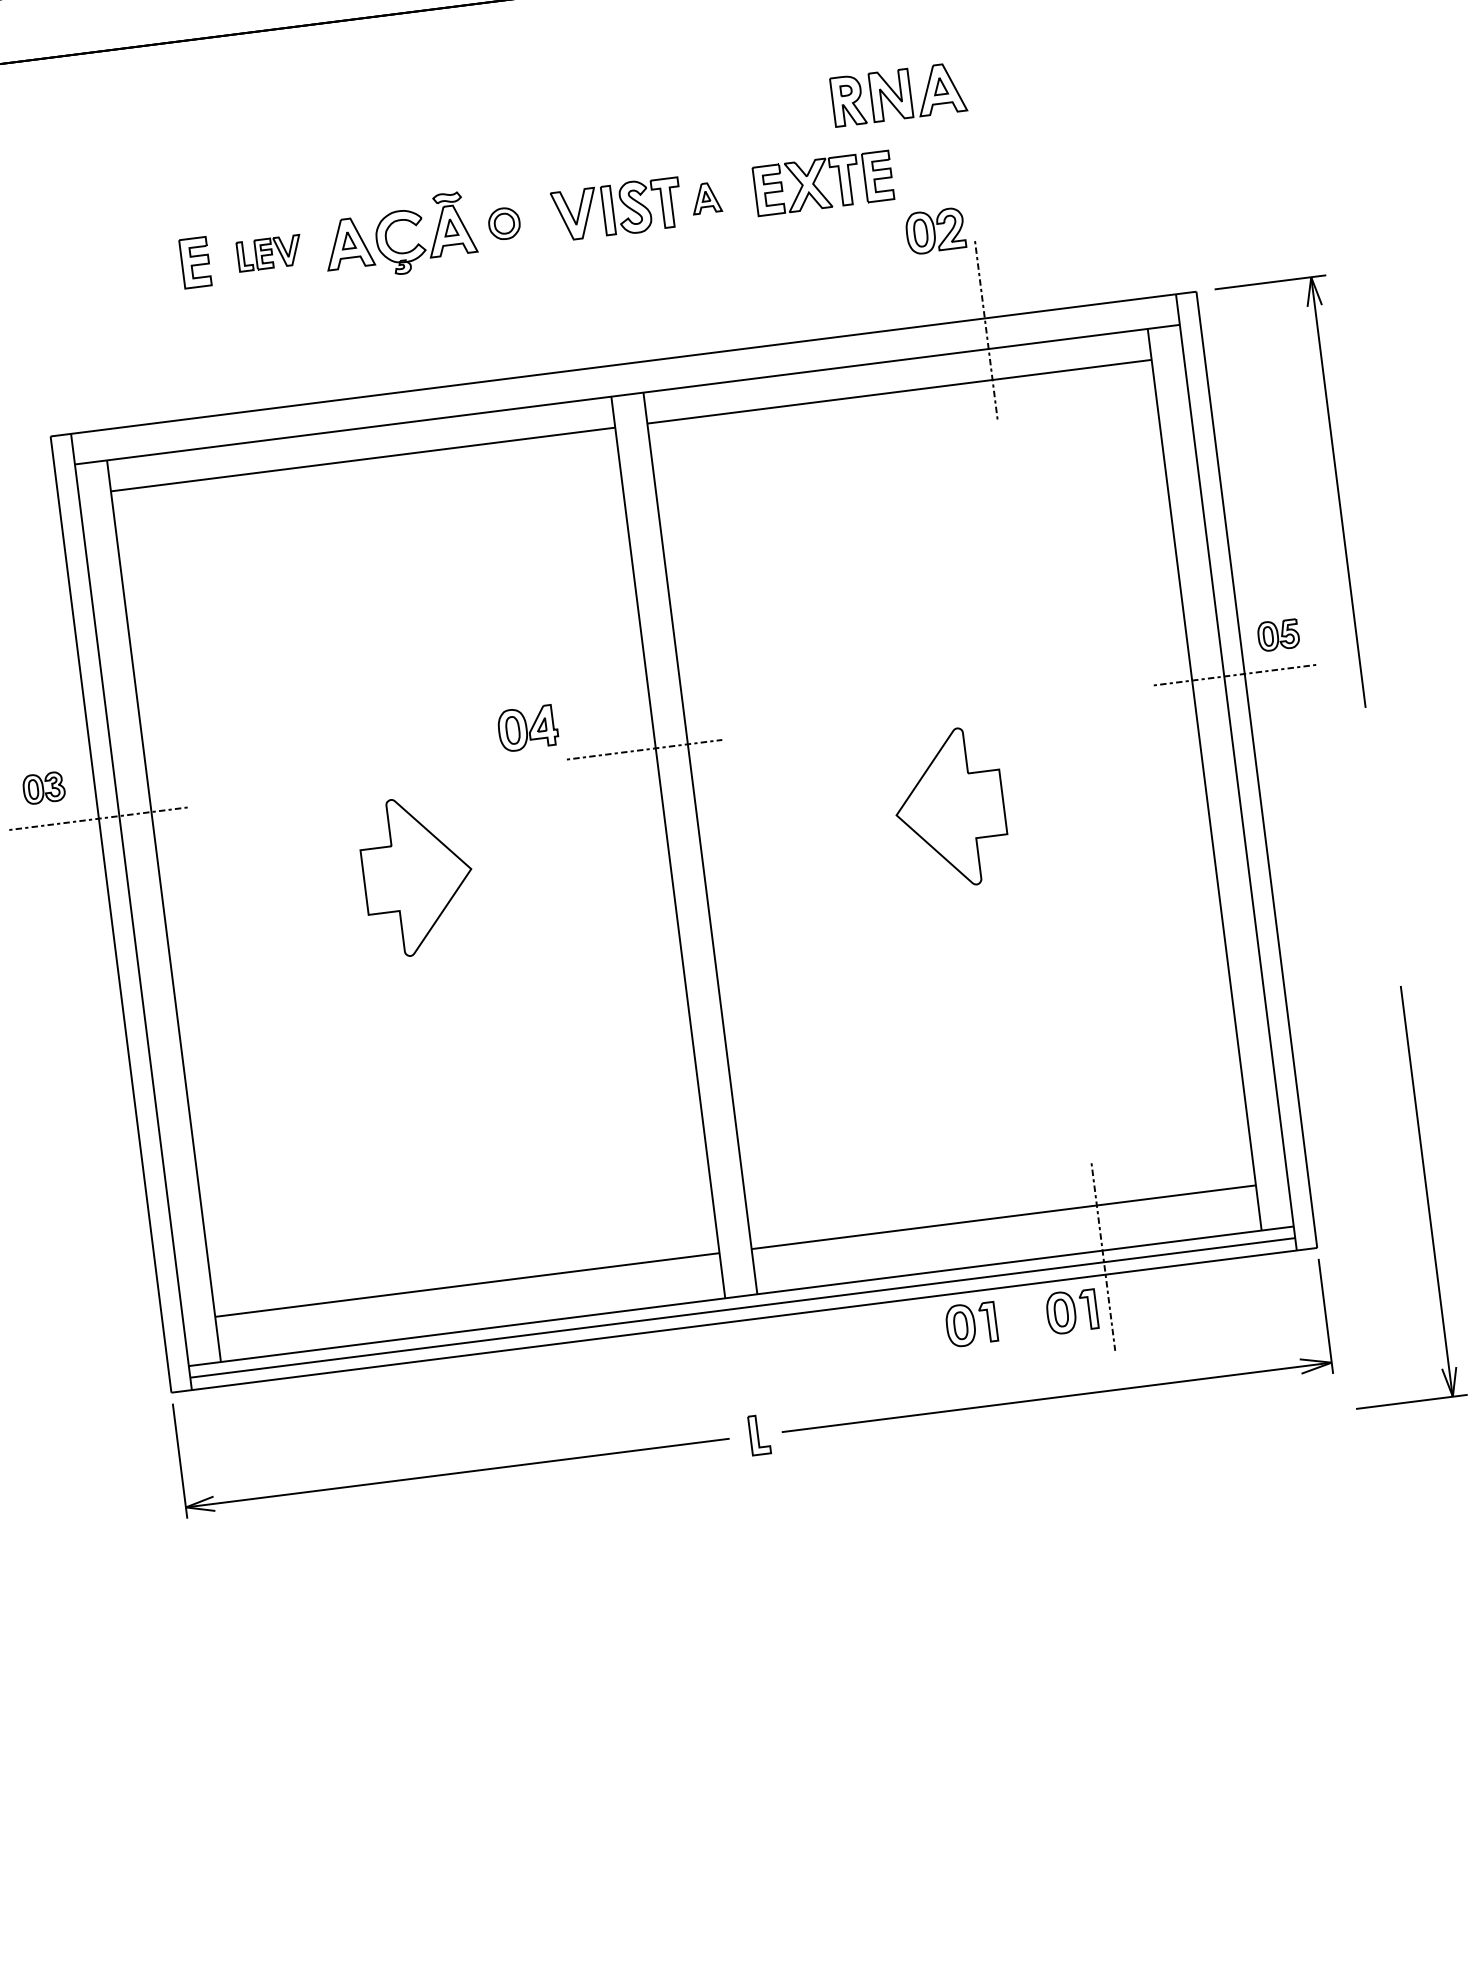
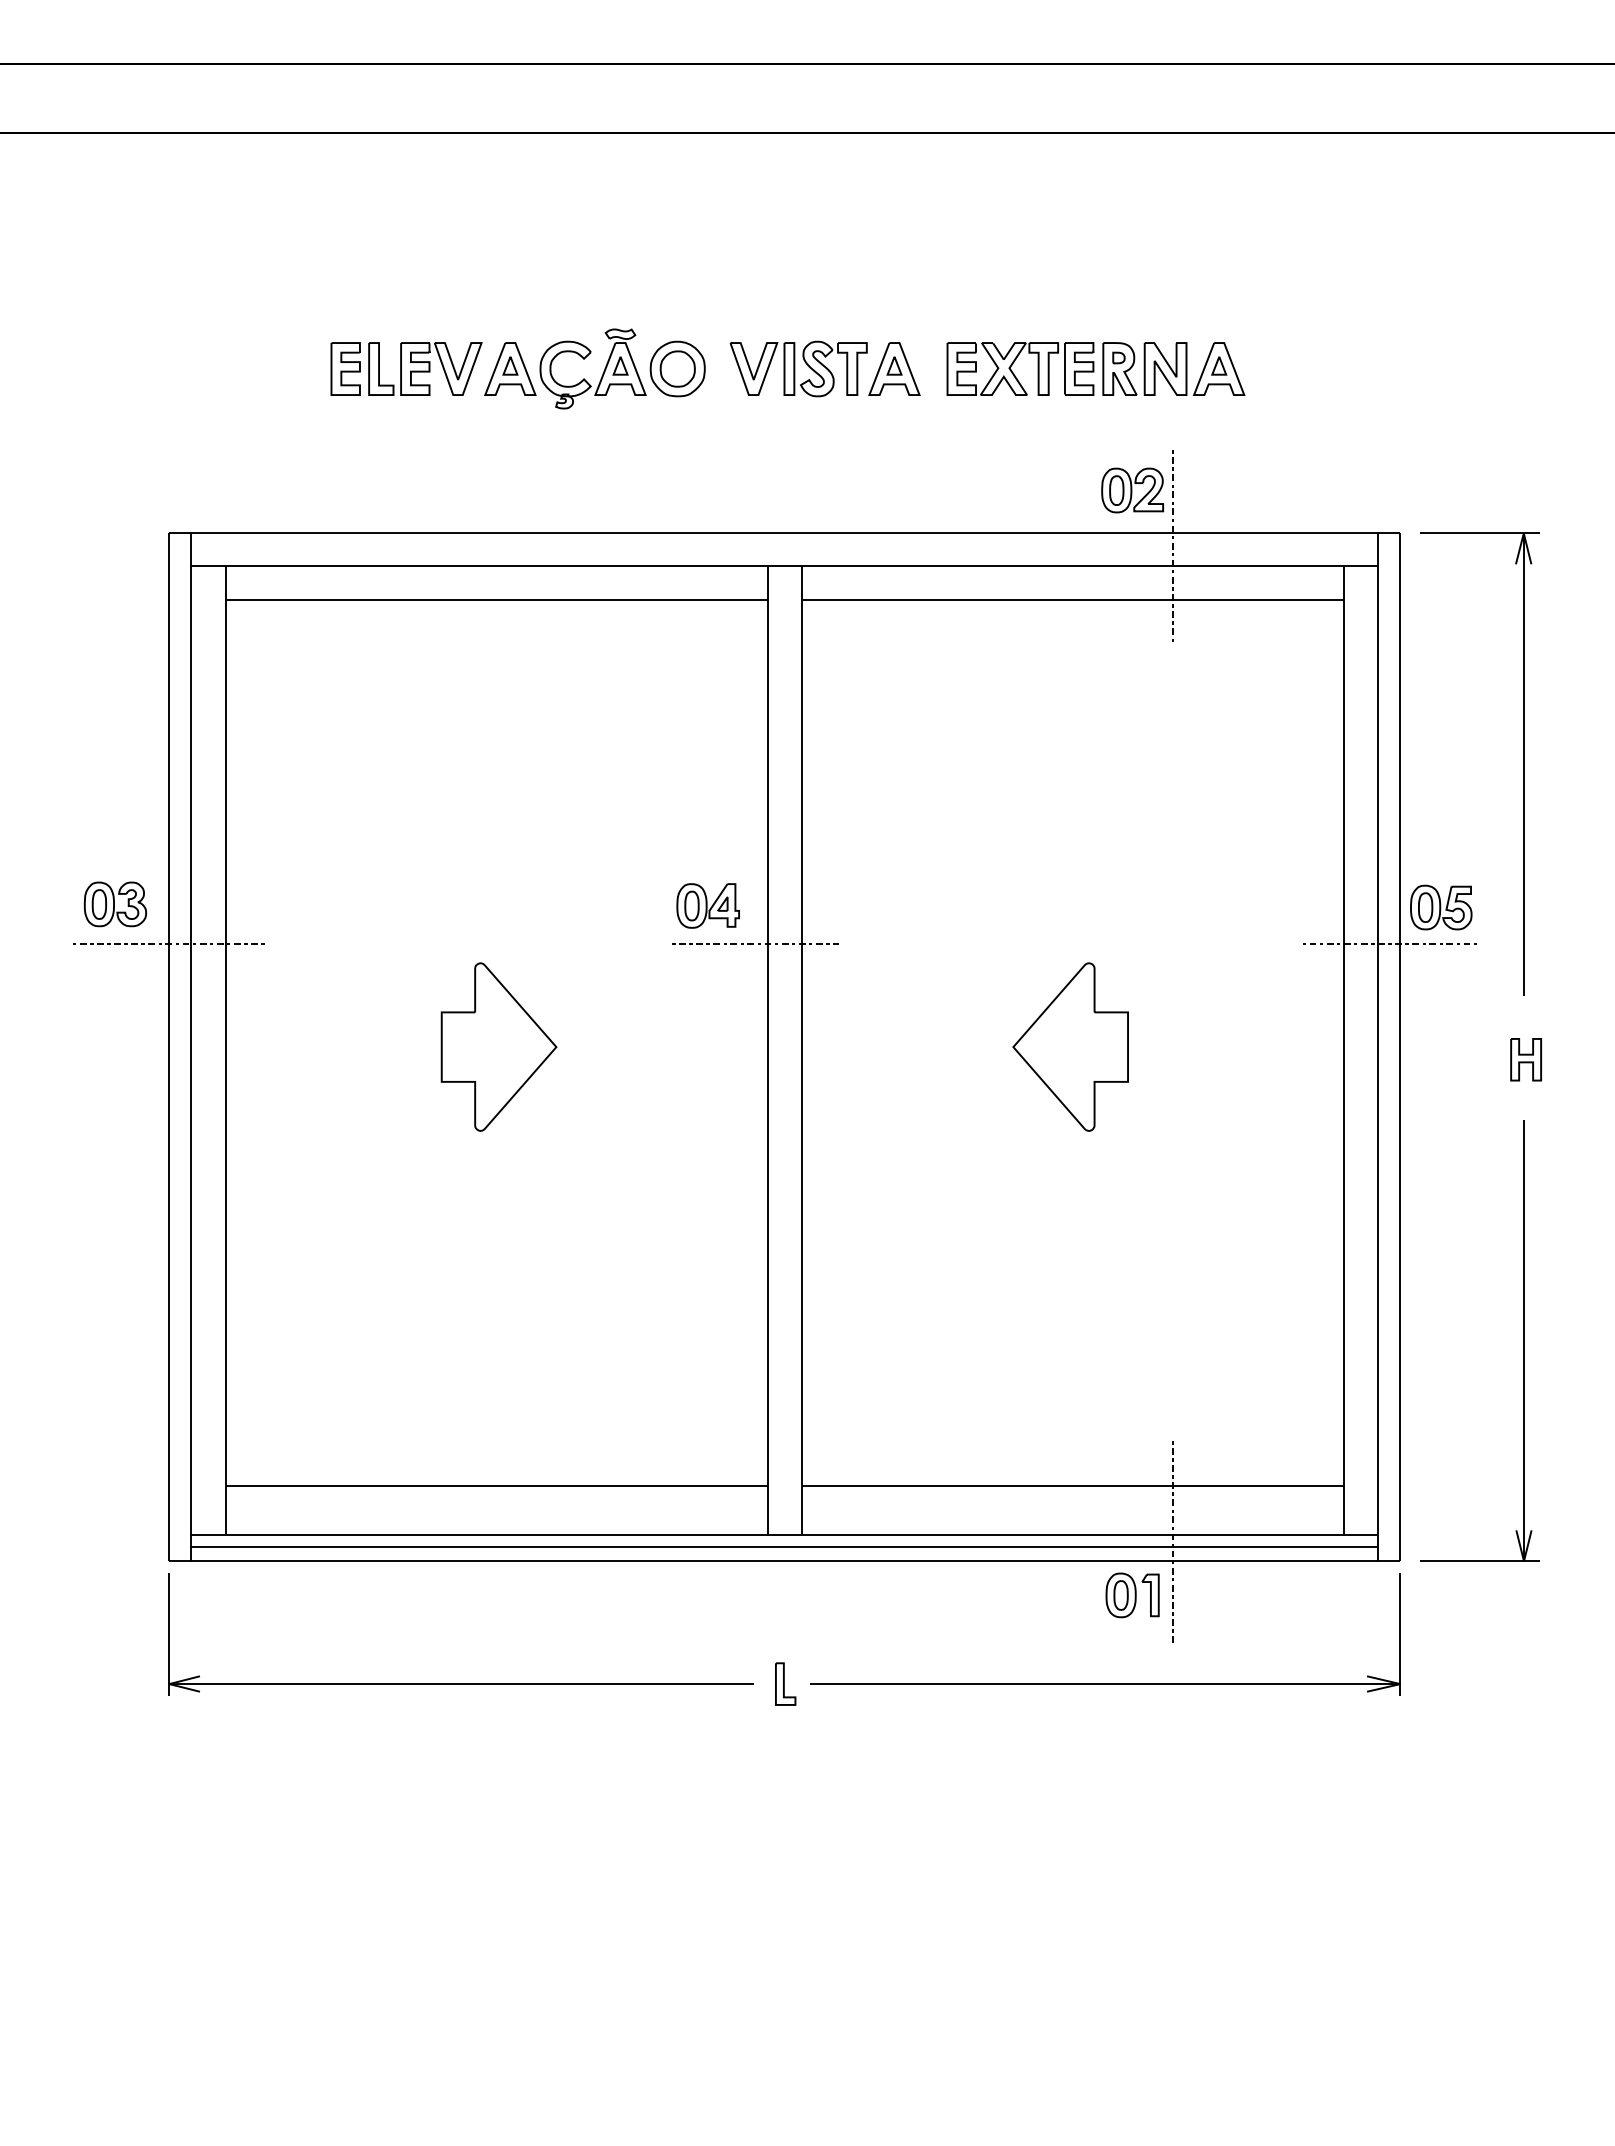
part: (898, 94) -> (1173, 368), moved
part: (706, 197) -> (894, 368), size x1.67
part: (504, 223) -> (677, 368), size x1.67
part: (935, 231) -> (1132, 490), moved
part: (269, 252) -> (425, 368), size x1.67
part: (1278, 635) -> (1441, 907), size x1.43
part: (527, 728) -> (707, 905), moved
part: (1374, 766) -> (1525, 1059), added
part: (43, 788) -> (114, 904), size x1.43
part: (1426, 1191) -> (1523, 1340), moved
part: (971, 1324) -> (1024, 1595), removed

